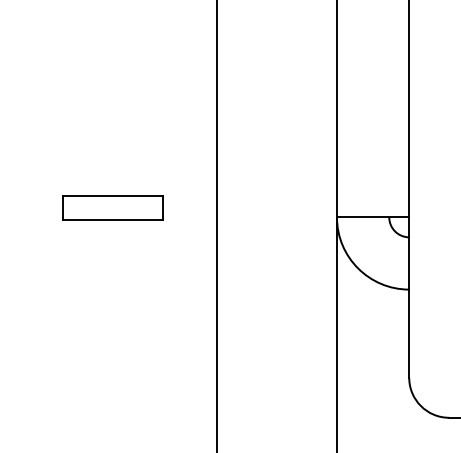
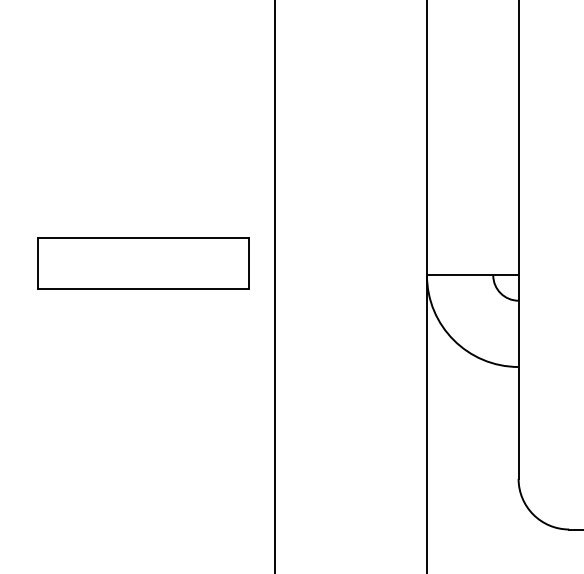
part: (113, 207) -> (143, 263), size x1.67

